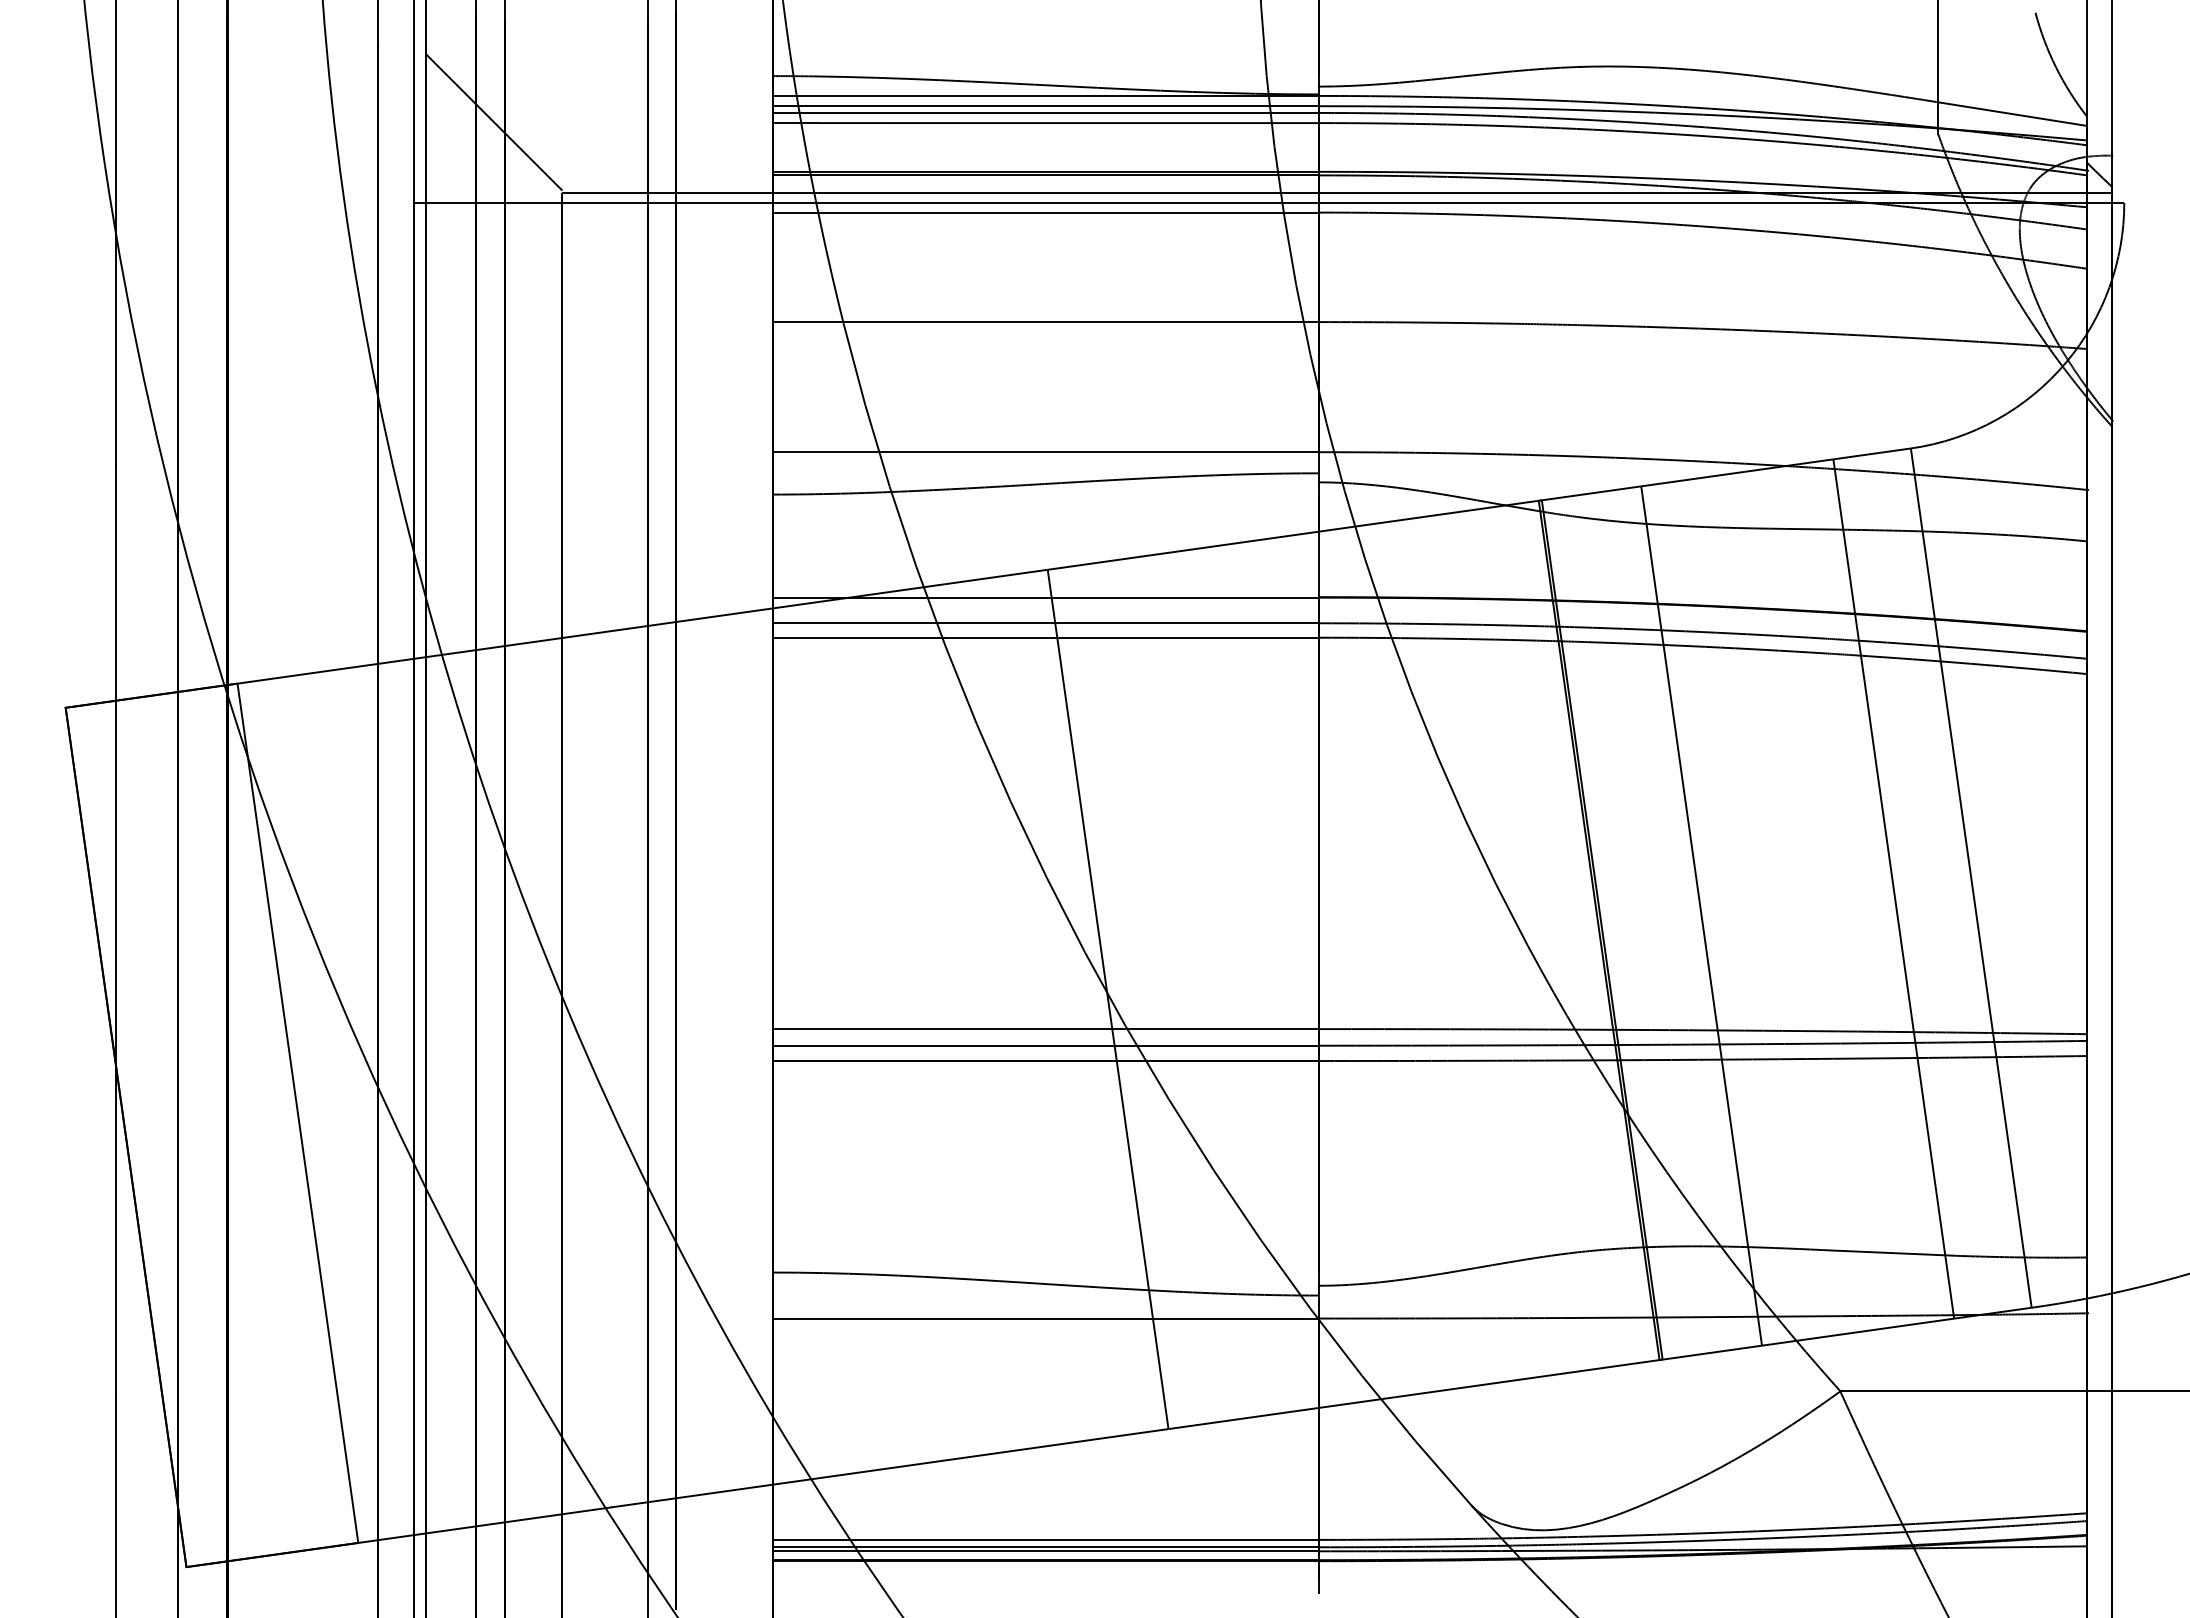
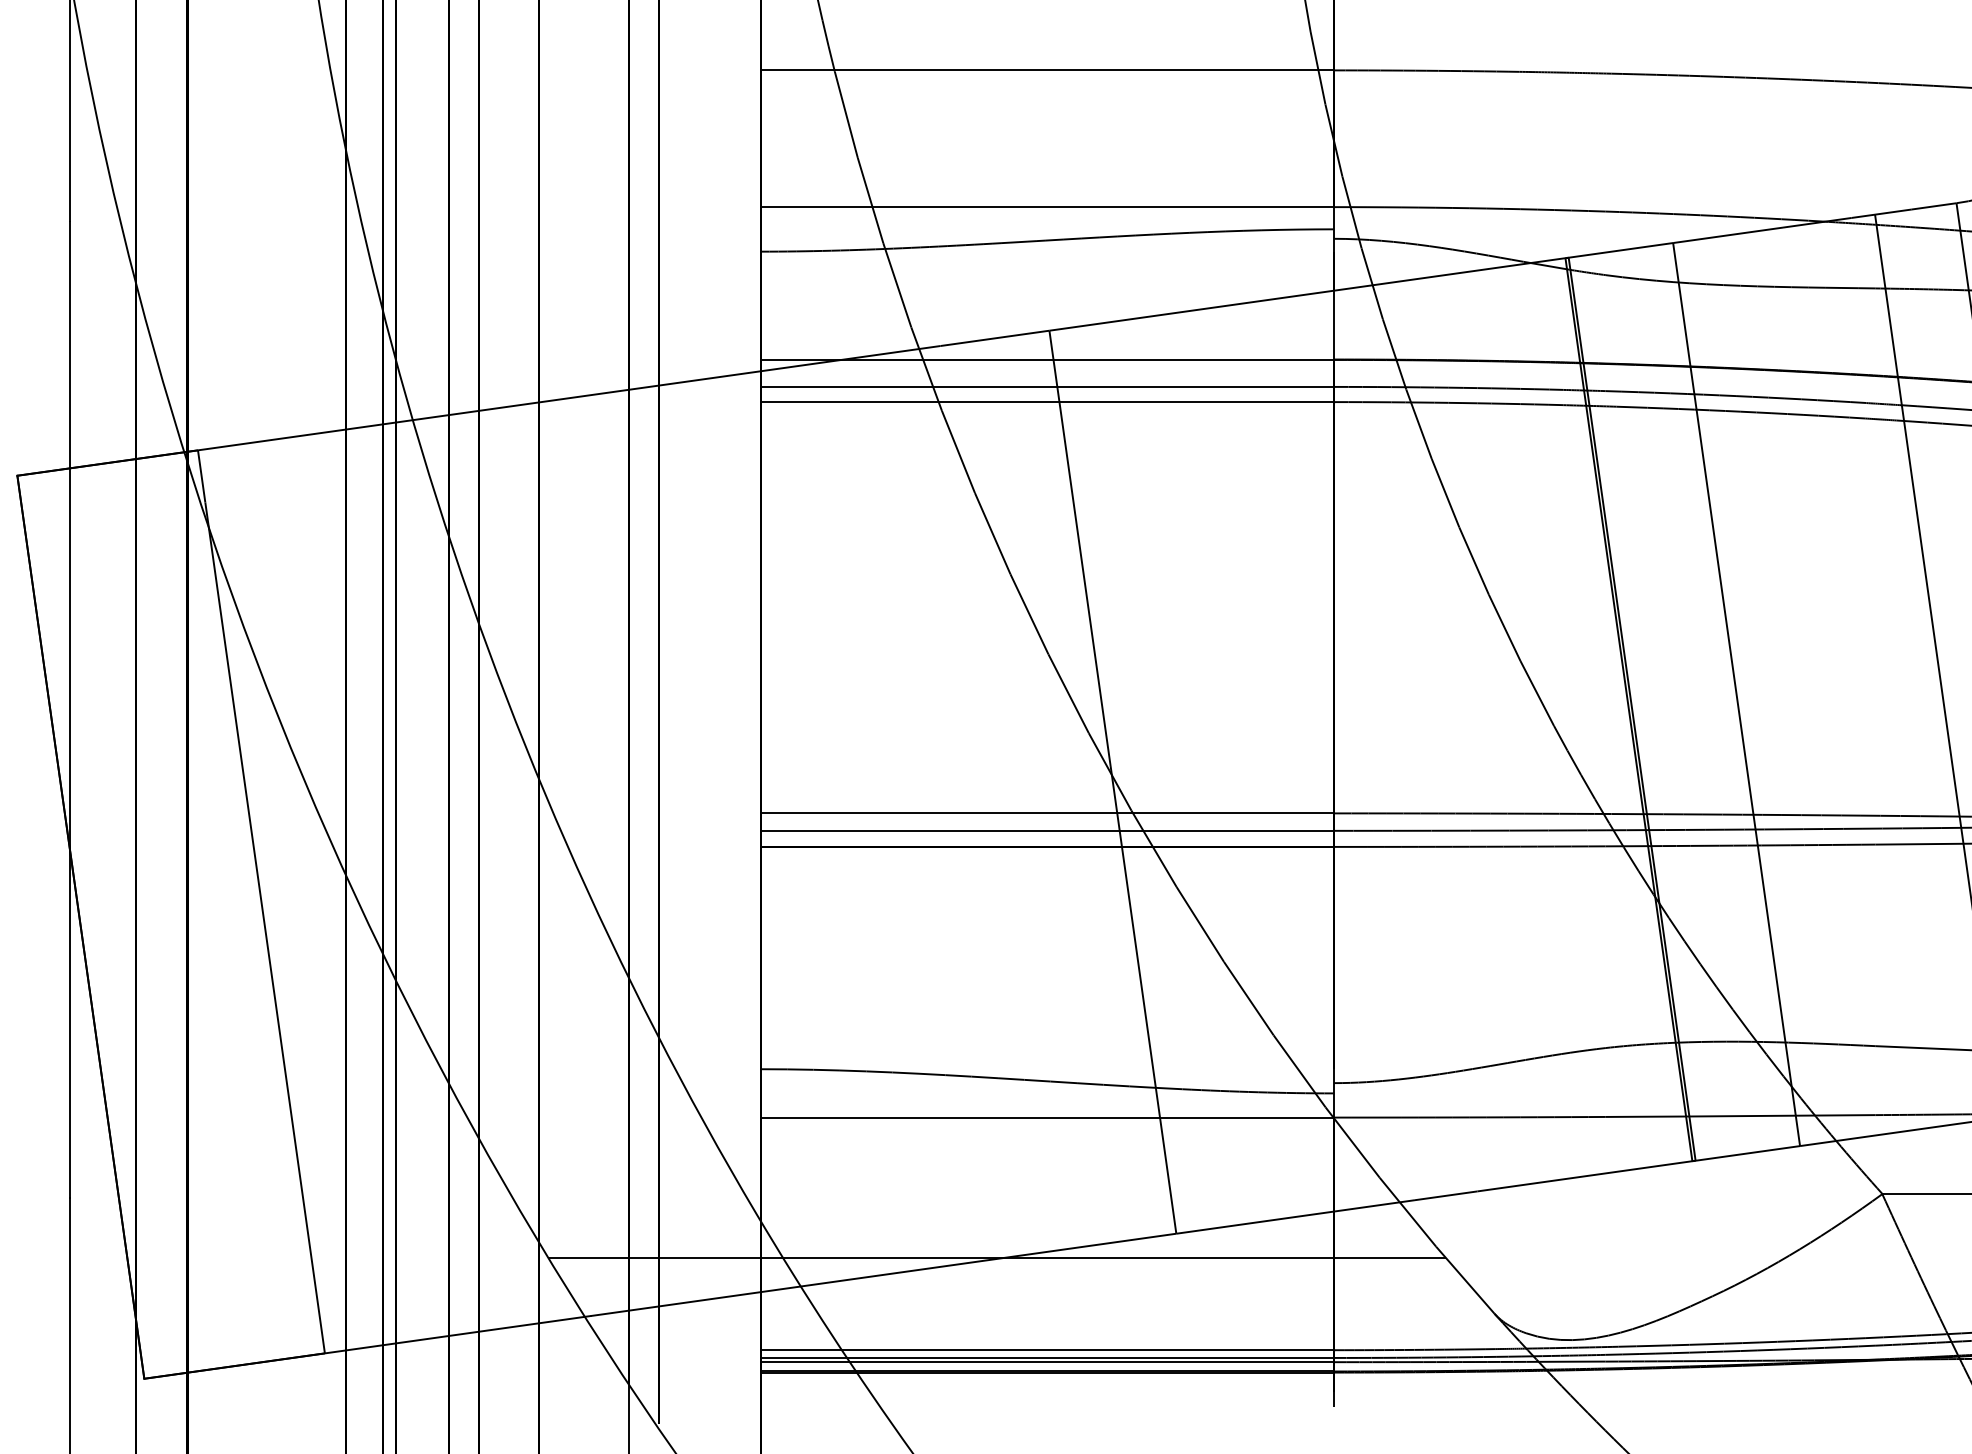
line: (998, 1452) -> (997, 1258), added

